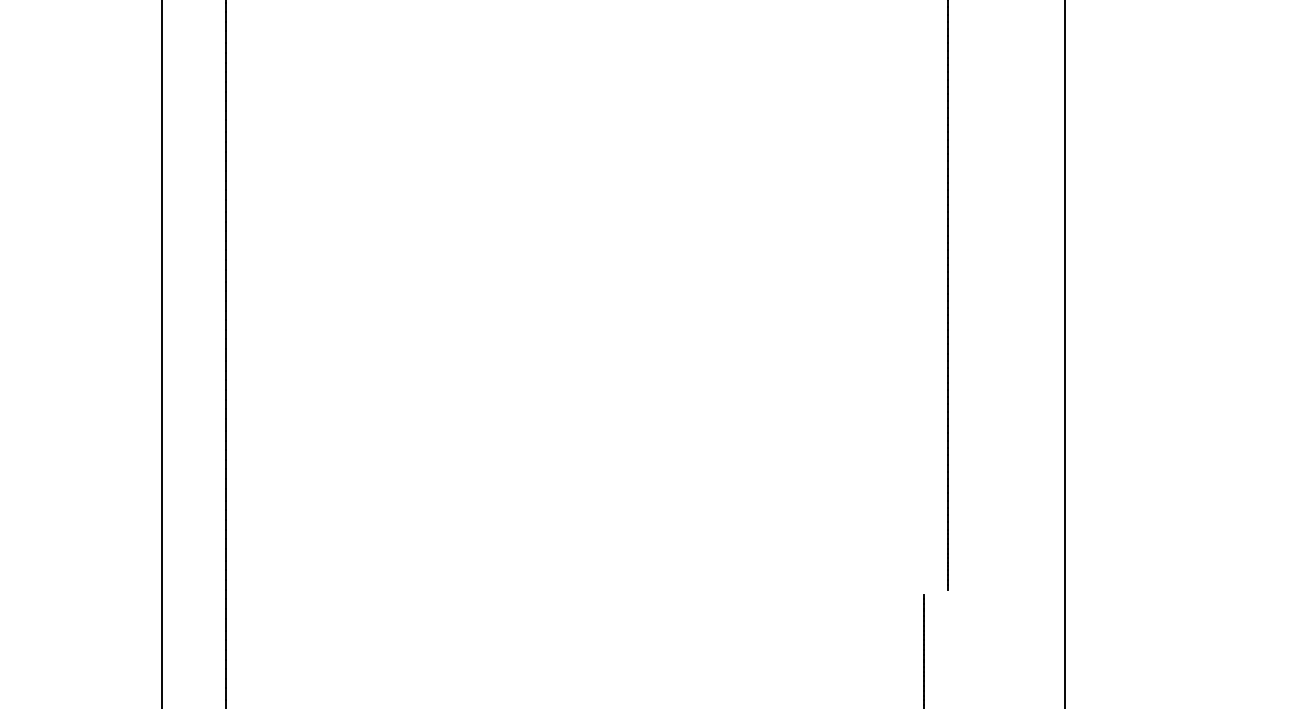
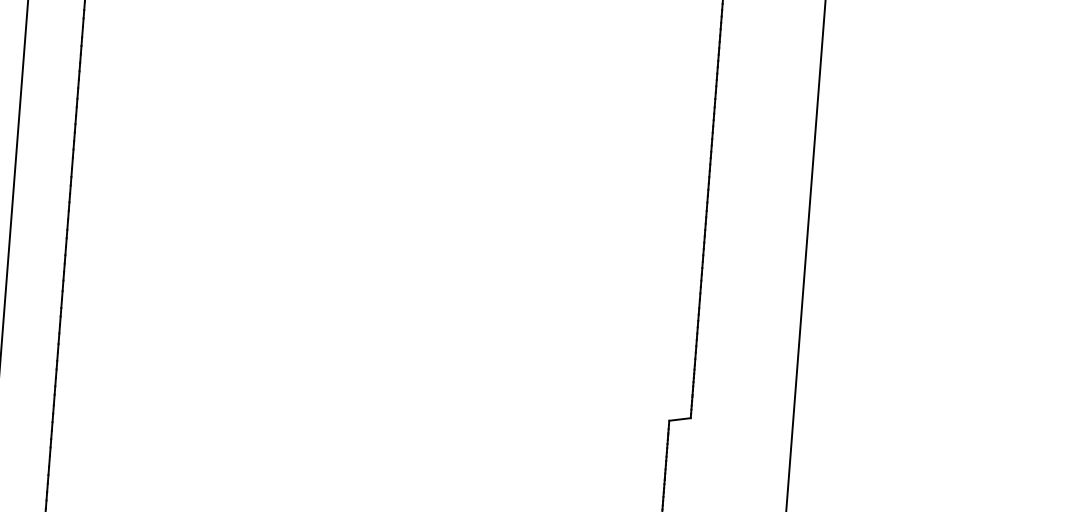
line: (936, 591) -> (680, 418), added

